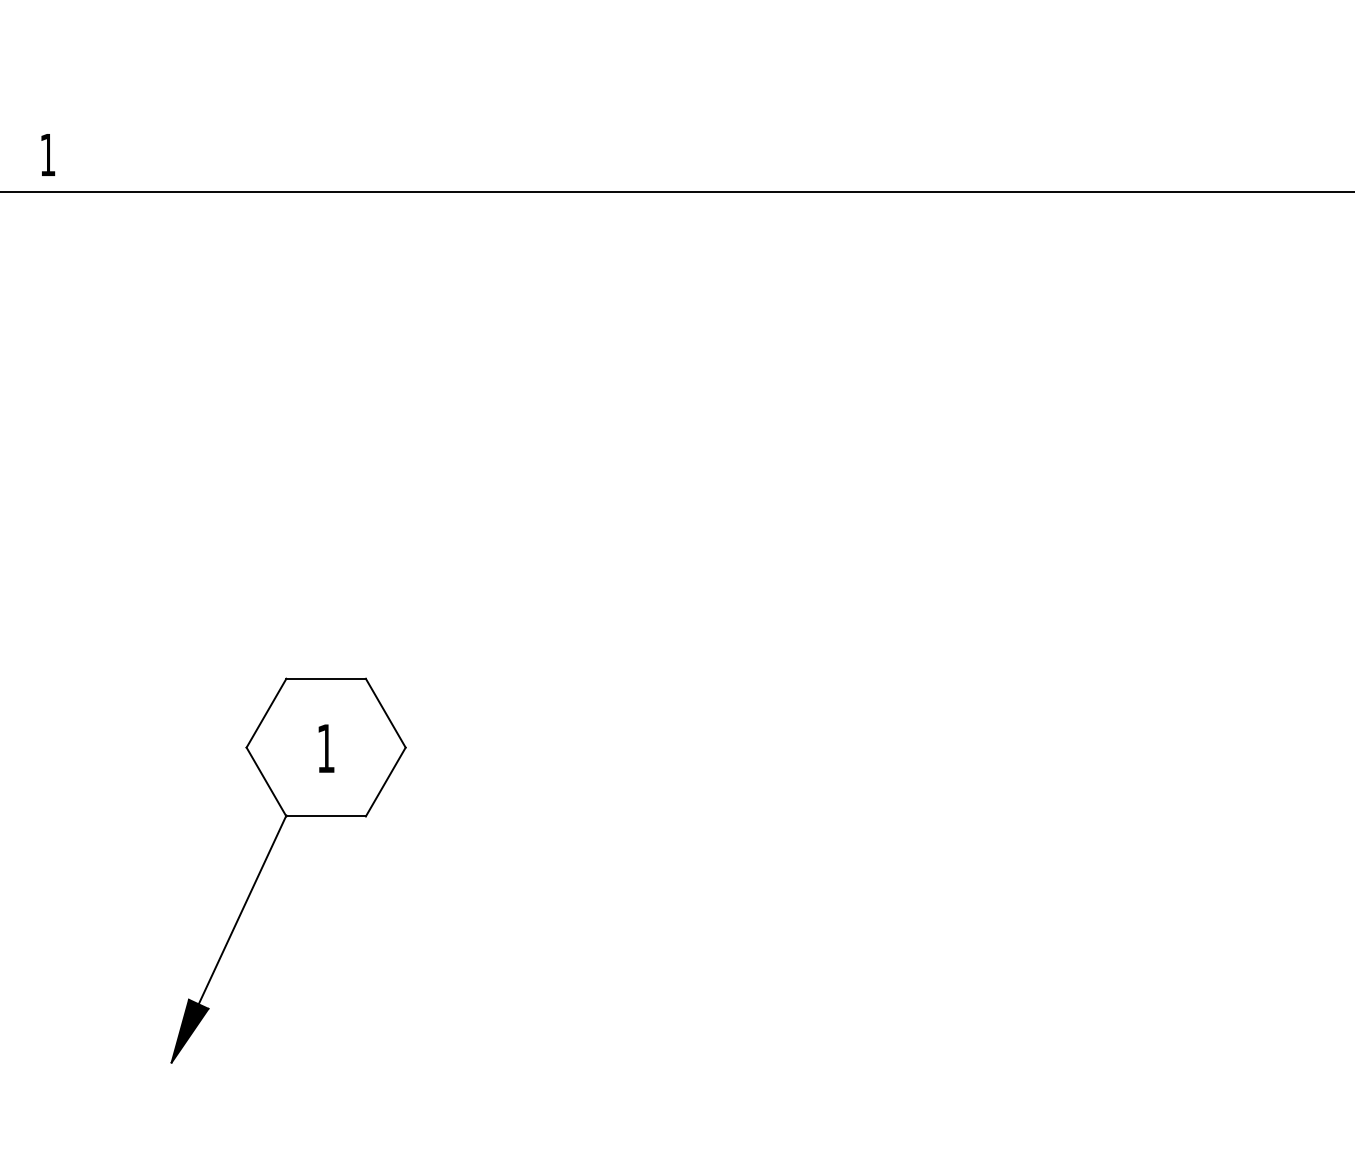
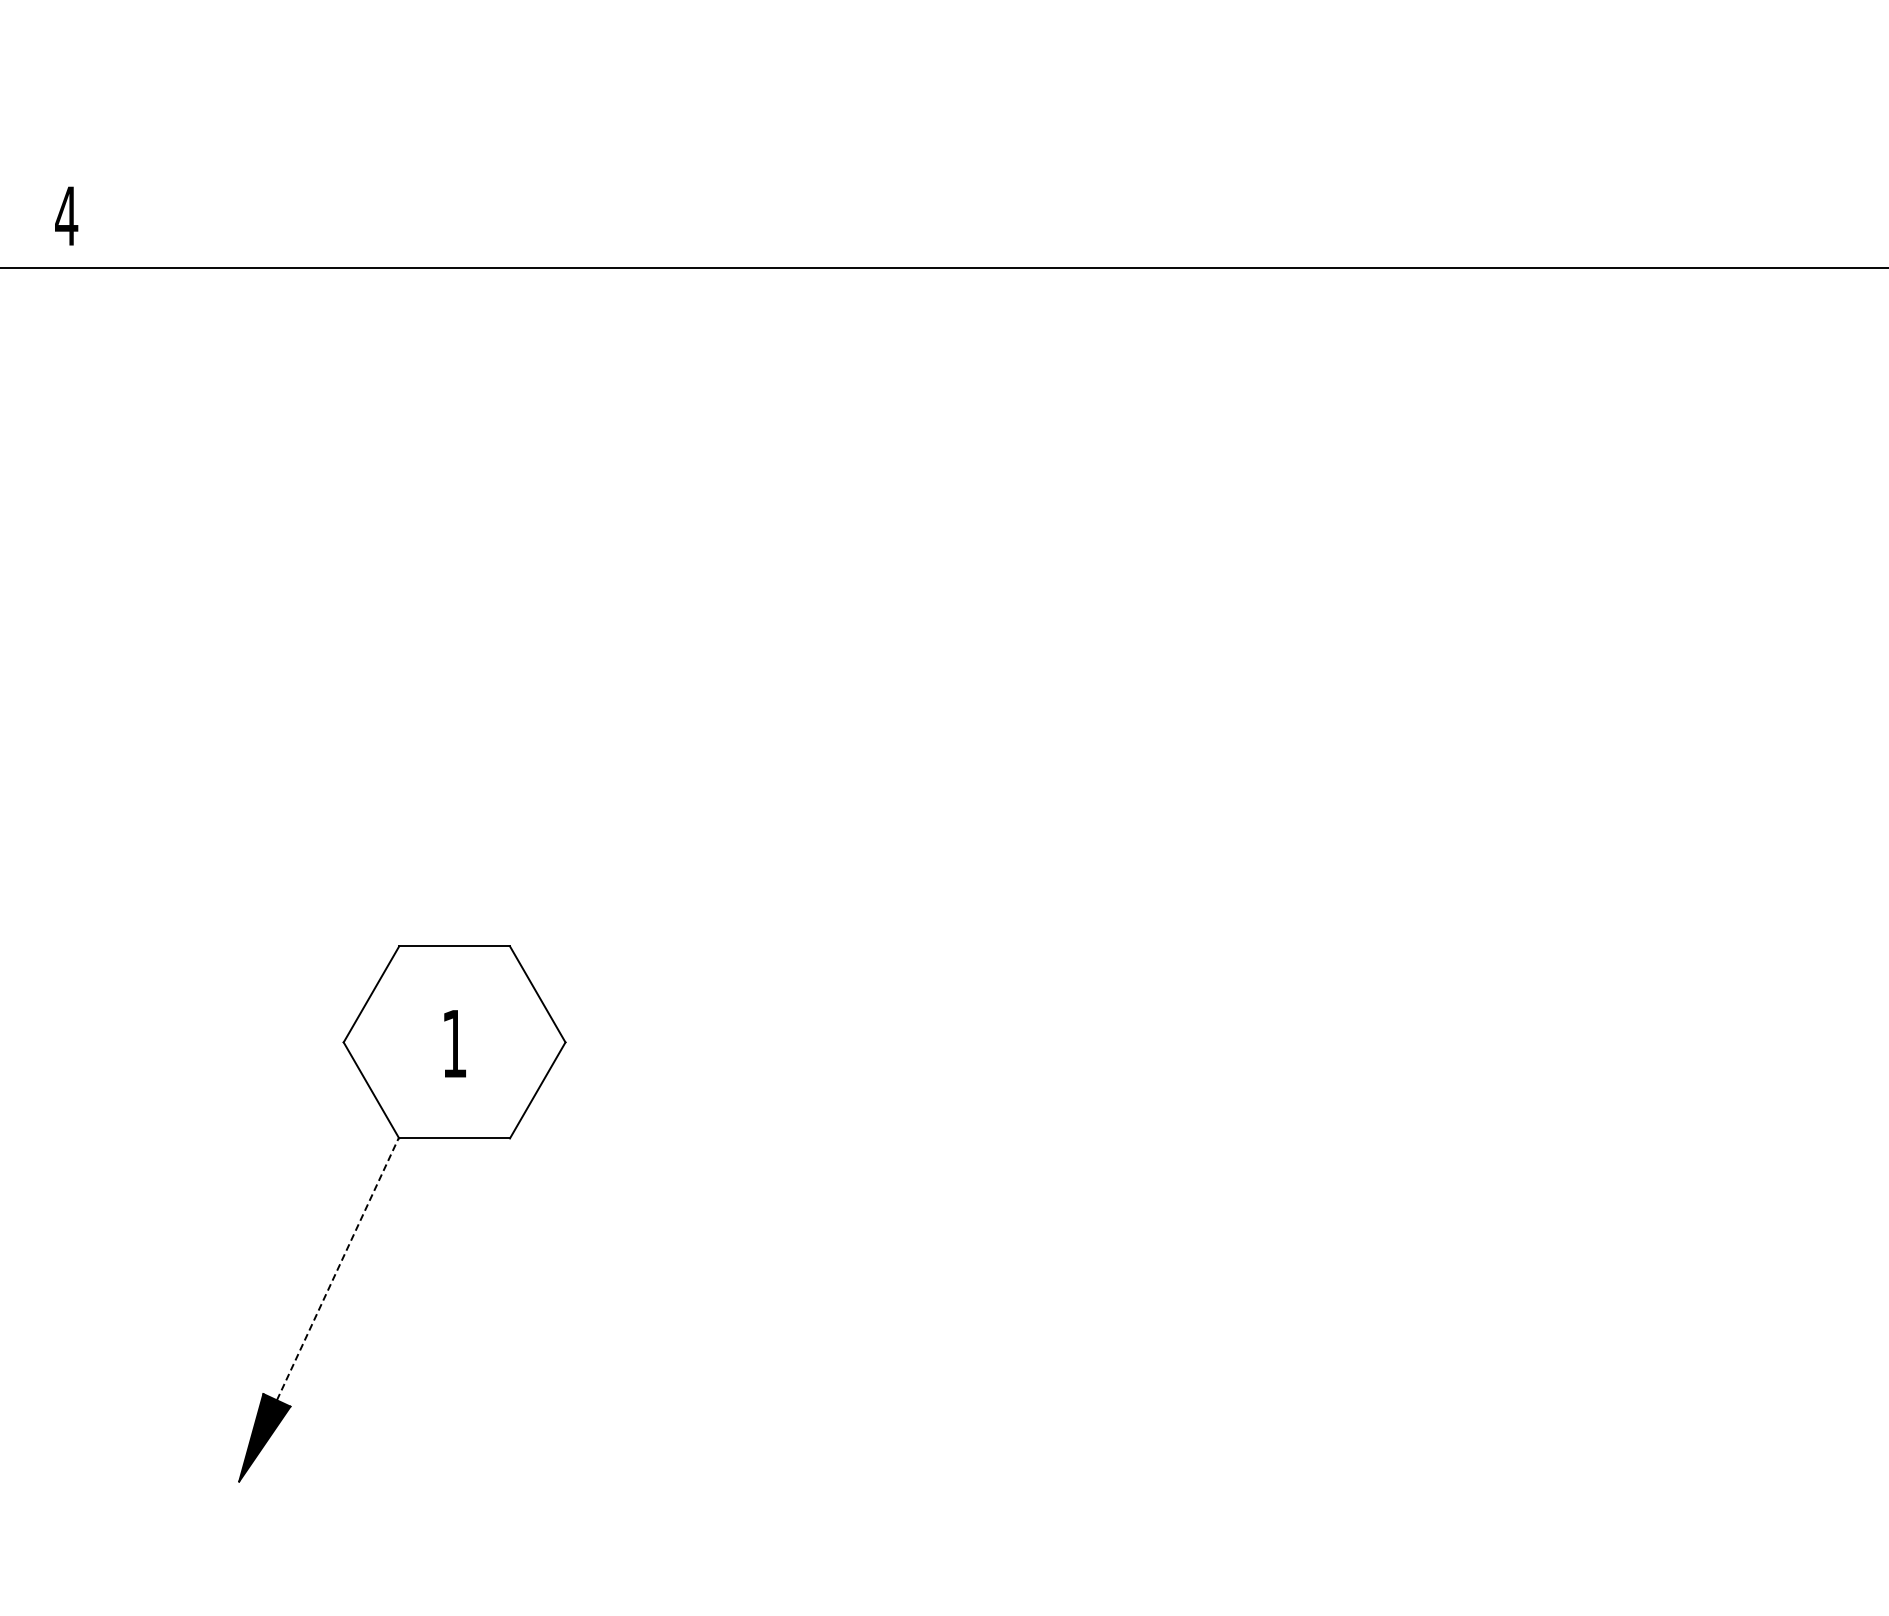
text: (47, 154) -> (66, 215), 1 -> 4
line: (242, 909) -> (338, 1268), solid -> dashed

